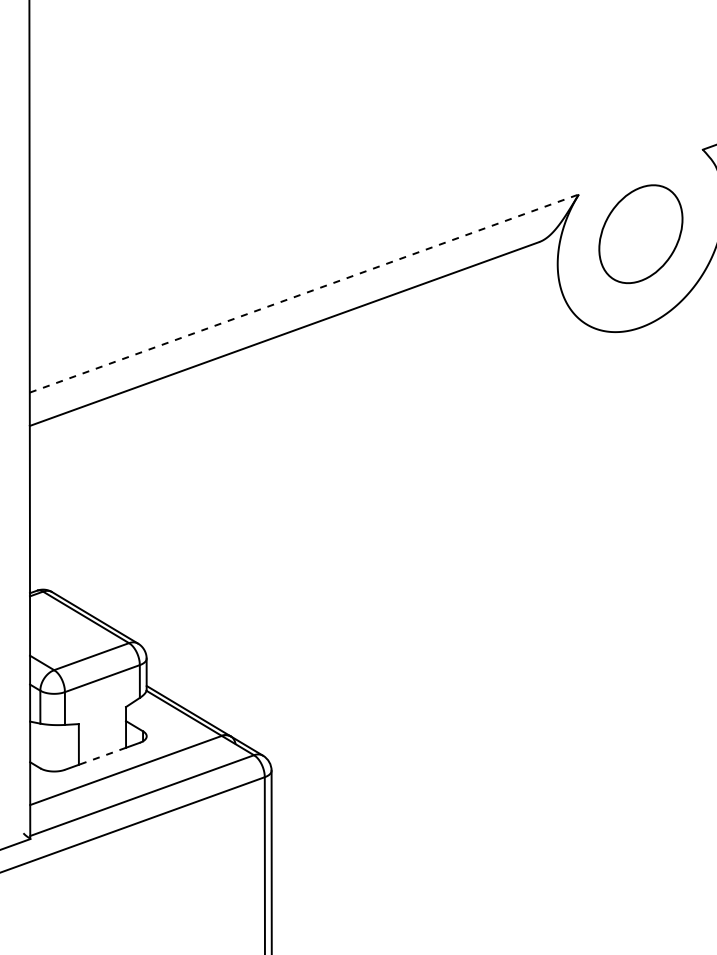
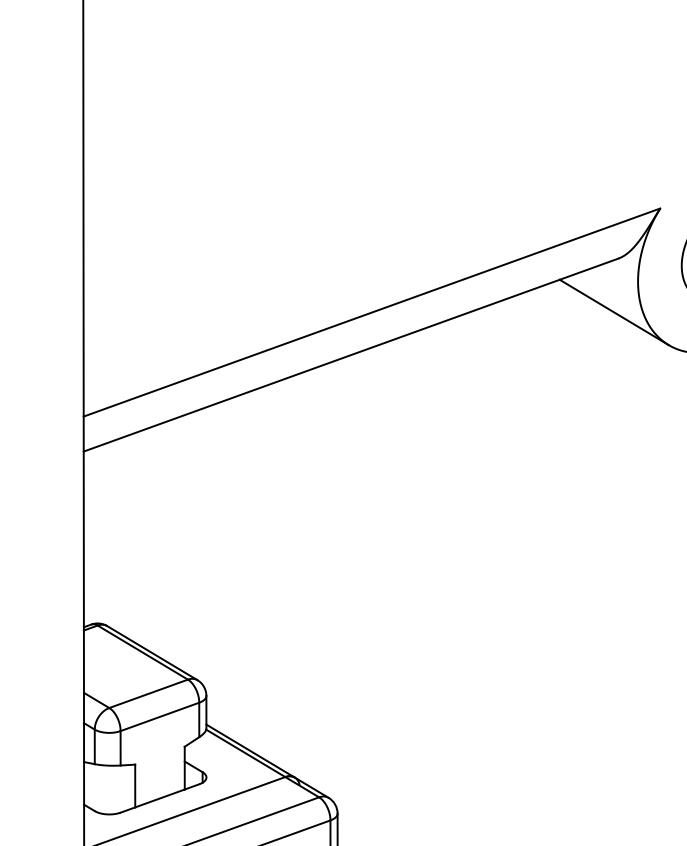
line: (304, 293) -> (372, 312), dashed -> solid
line: (534, 293) -> (613, 312), added
line: (102, 756) -> (160, 798), dashed -> solid

